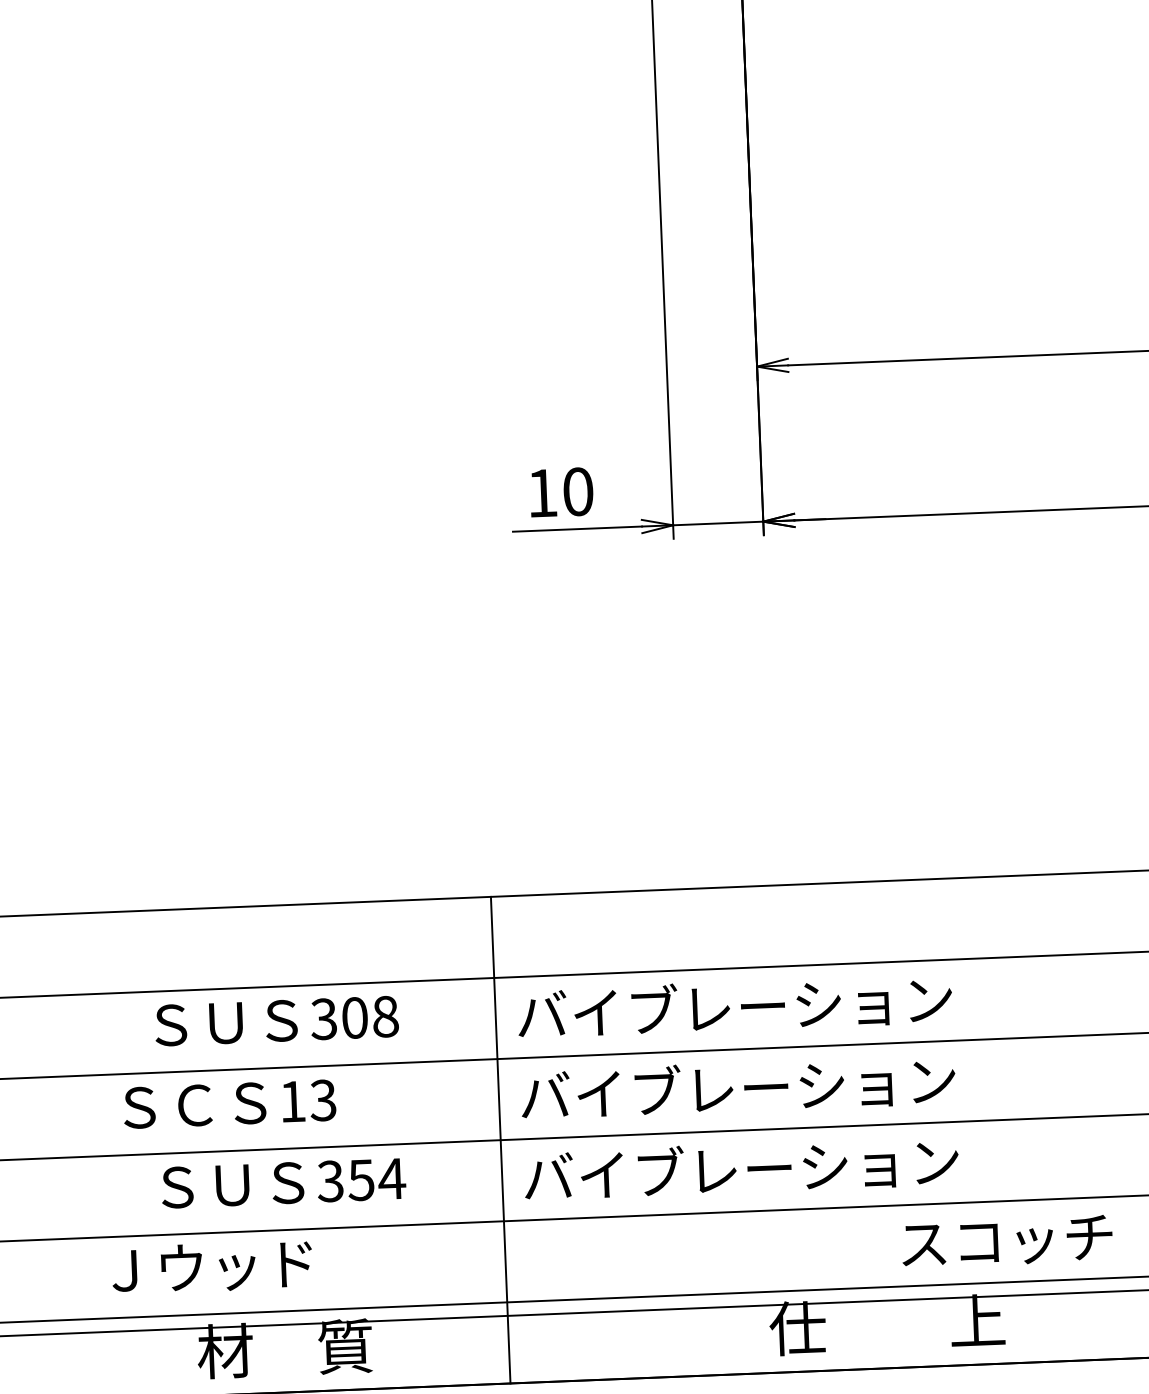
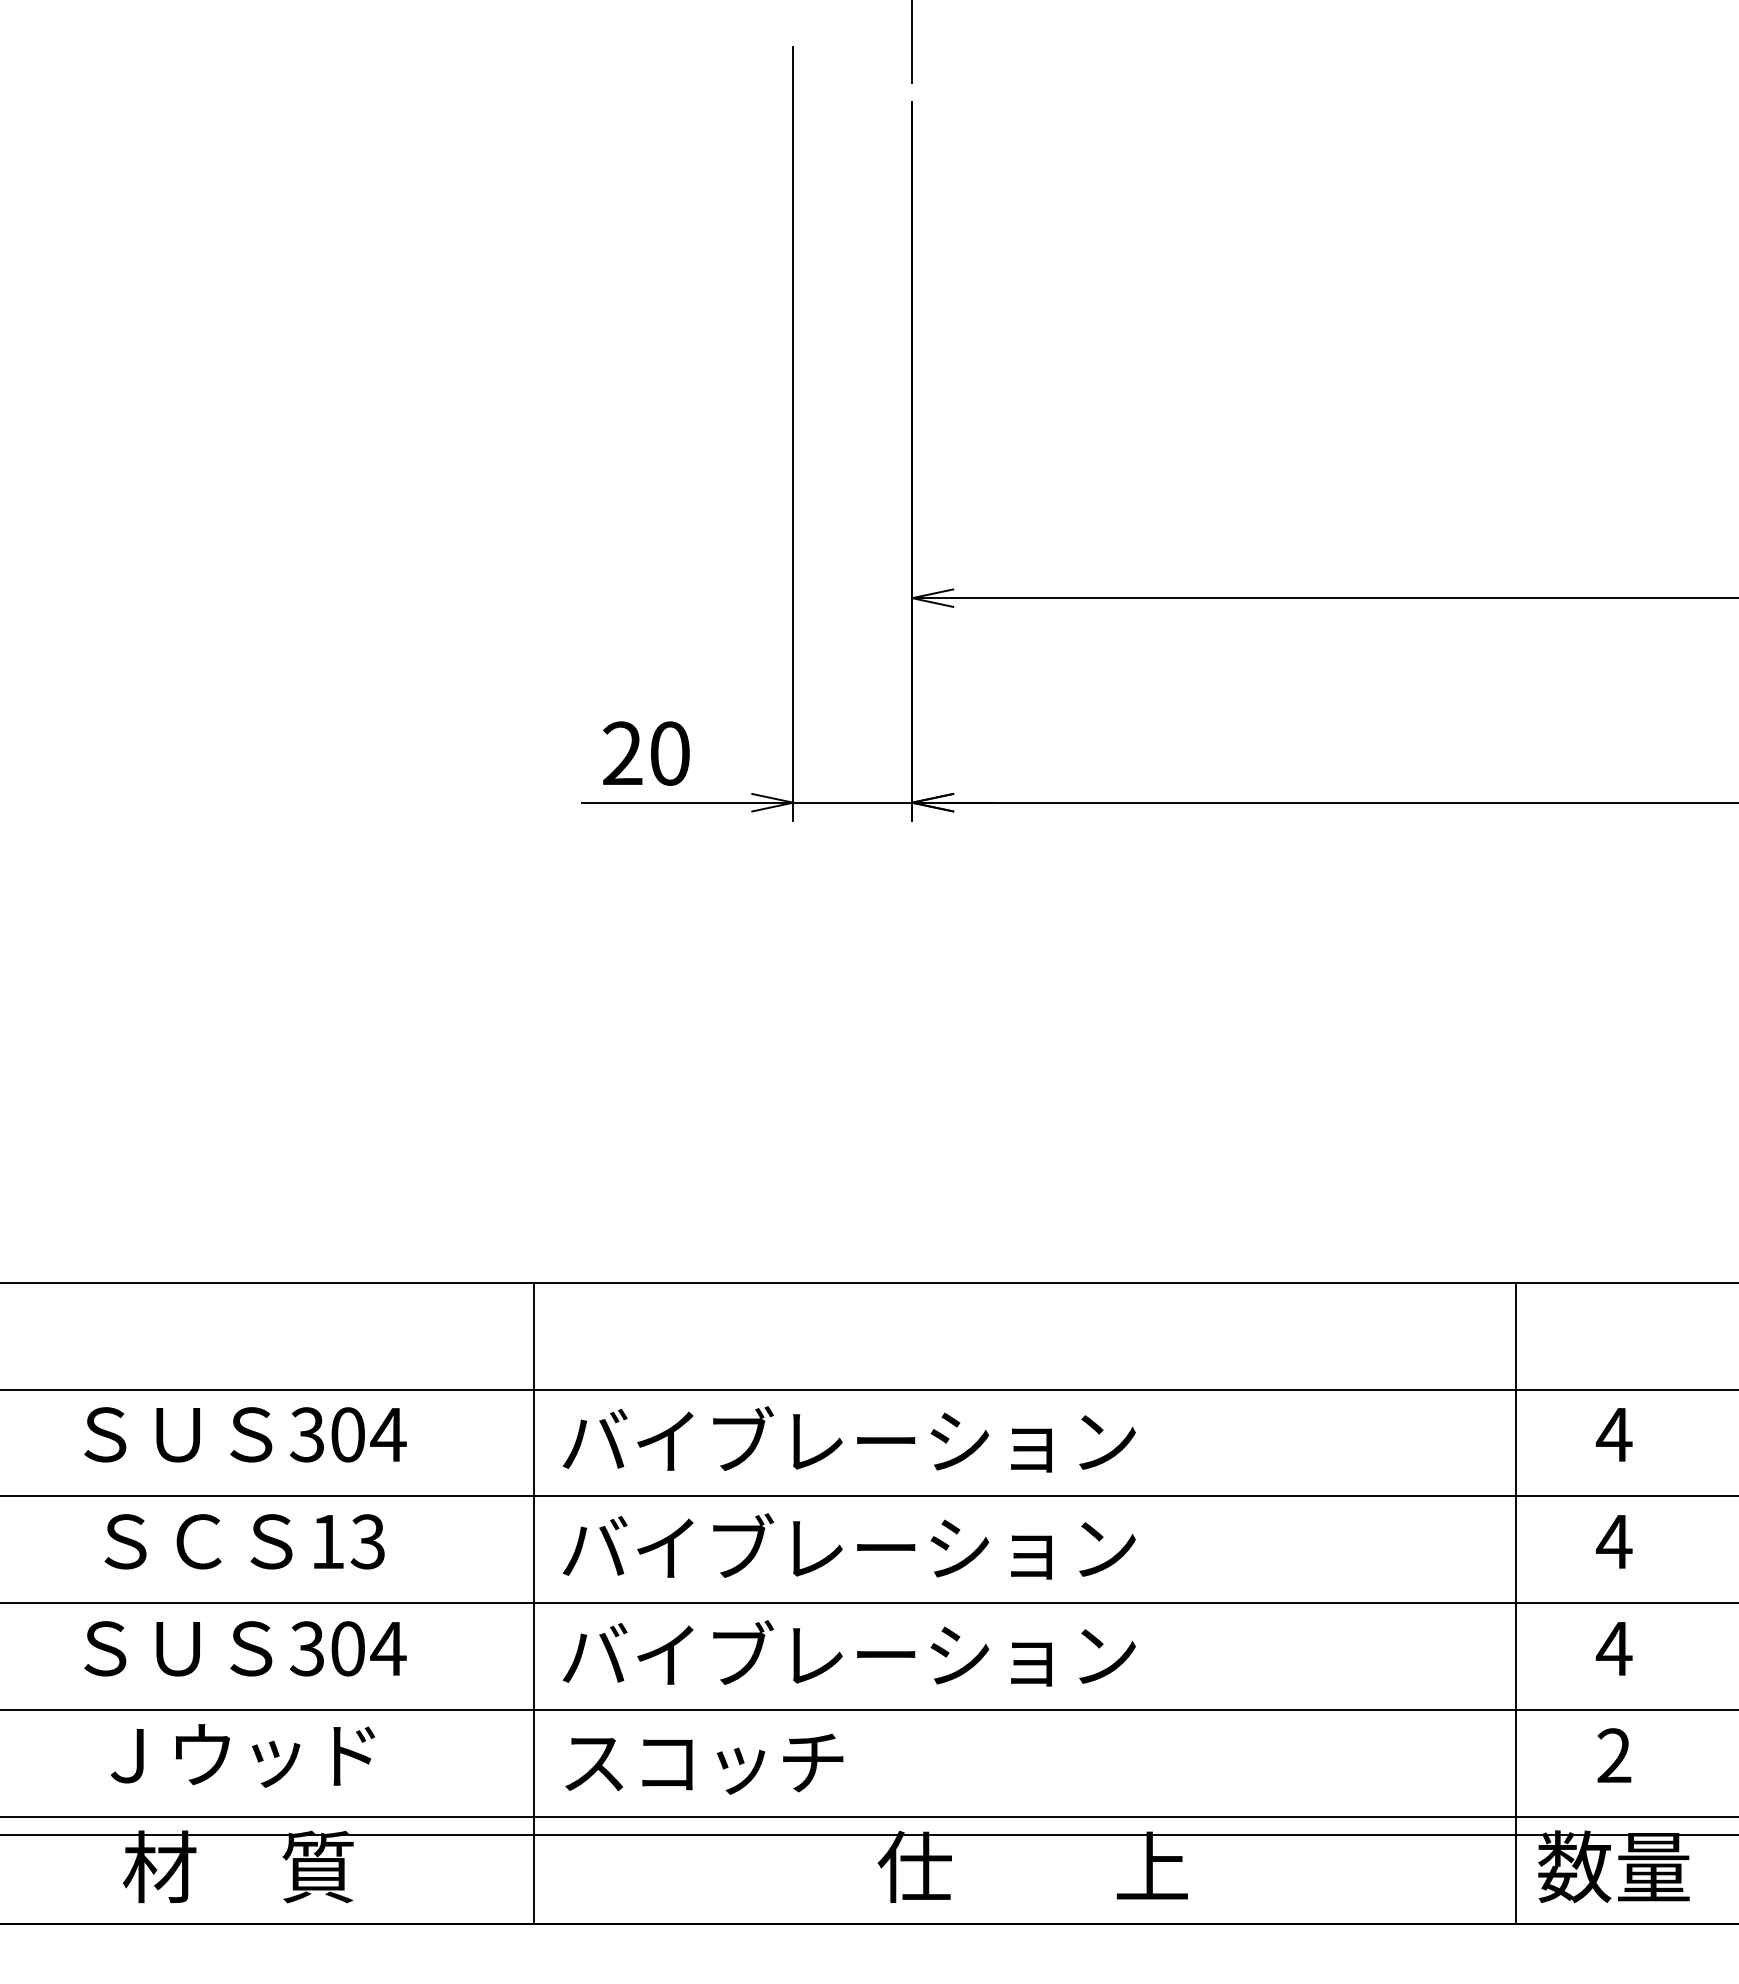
text: (542, 492) -> (622, 752), 10 -> 20
text: (385, 1016) -> (388, 1434), 308 -> 304
text: (229, 1104) -> (244, 1541), moved
text: (361, 1179) -> (347, 1648), 354 -> 304
text: (1007, 1241) -> (704, 1763), moved
text: (211, 1267) -> (242, 1755), moved

